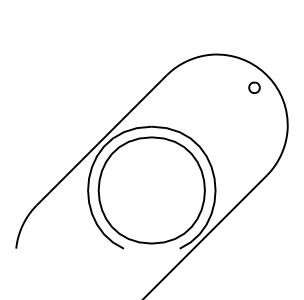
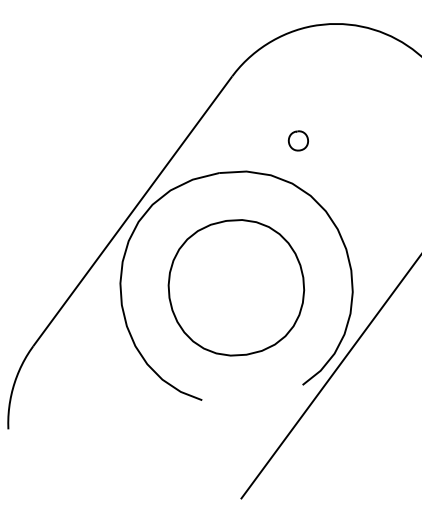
part: (254, 87) -> (298, 140), moved
part: (151, 190) -> (236, 287), size x0.7

